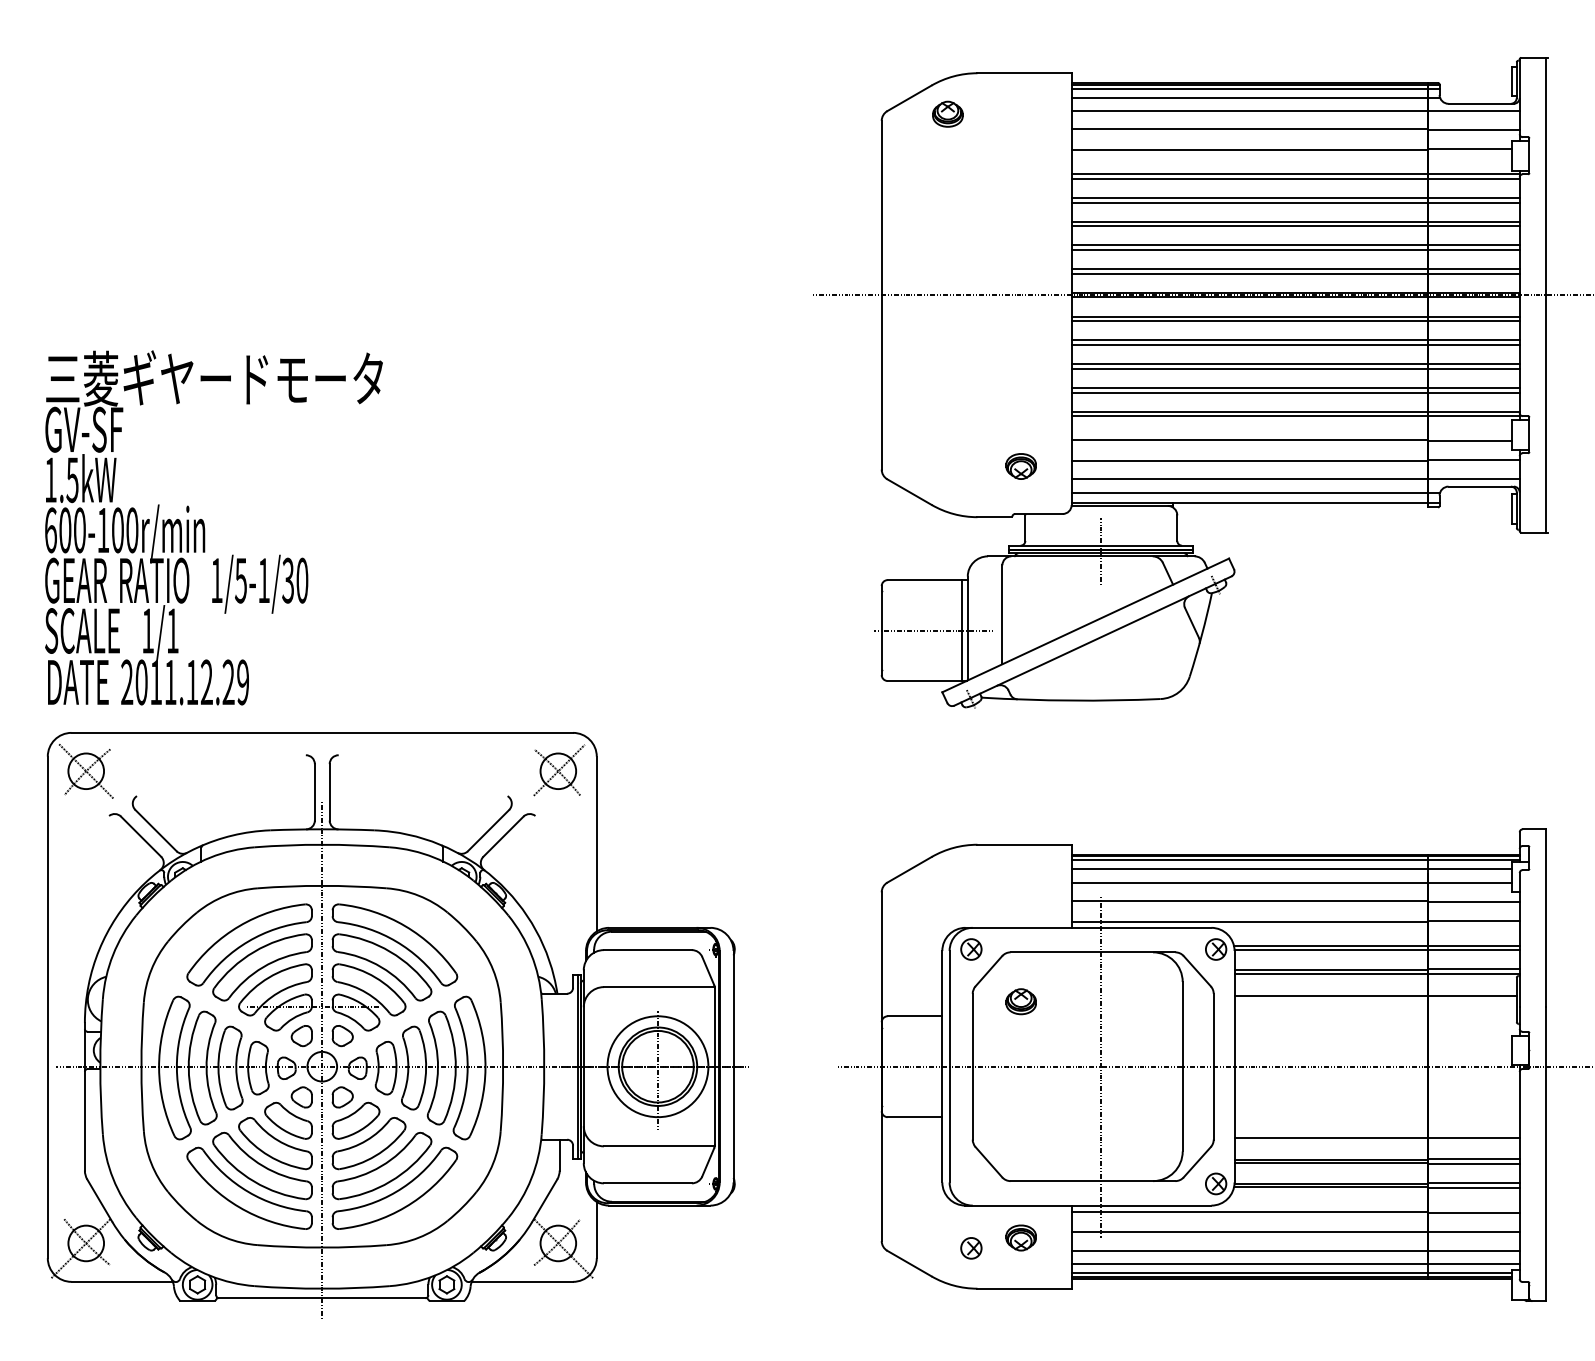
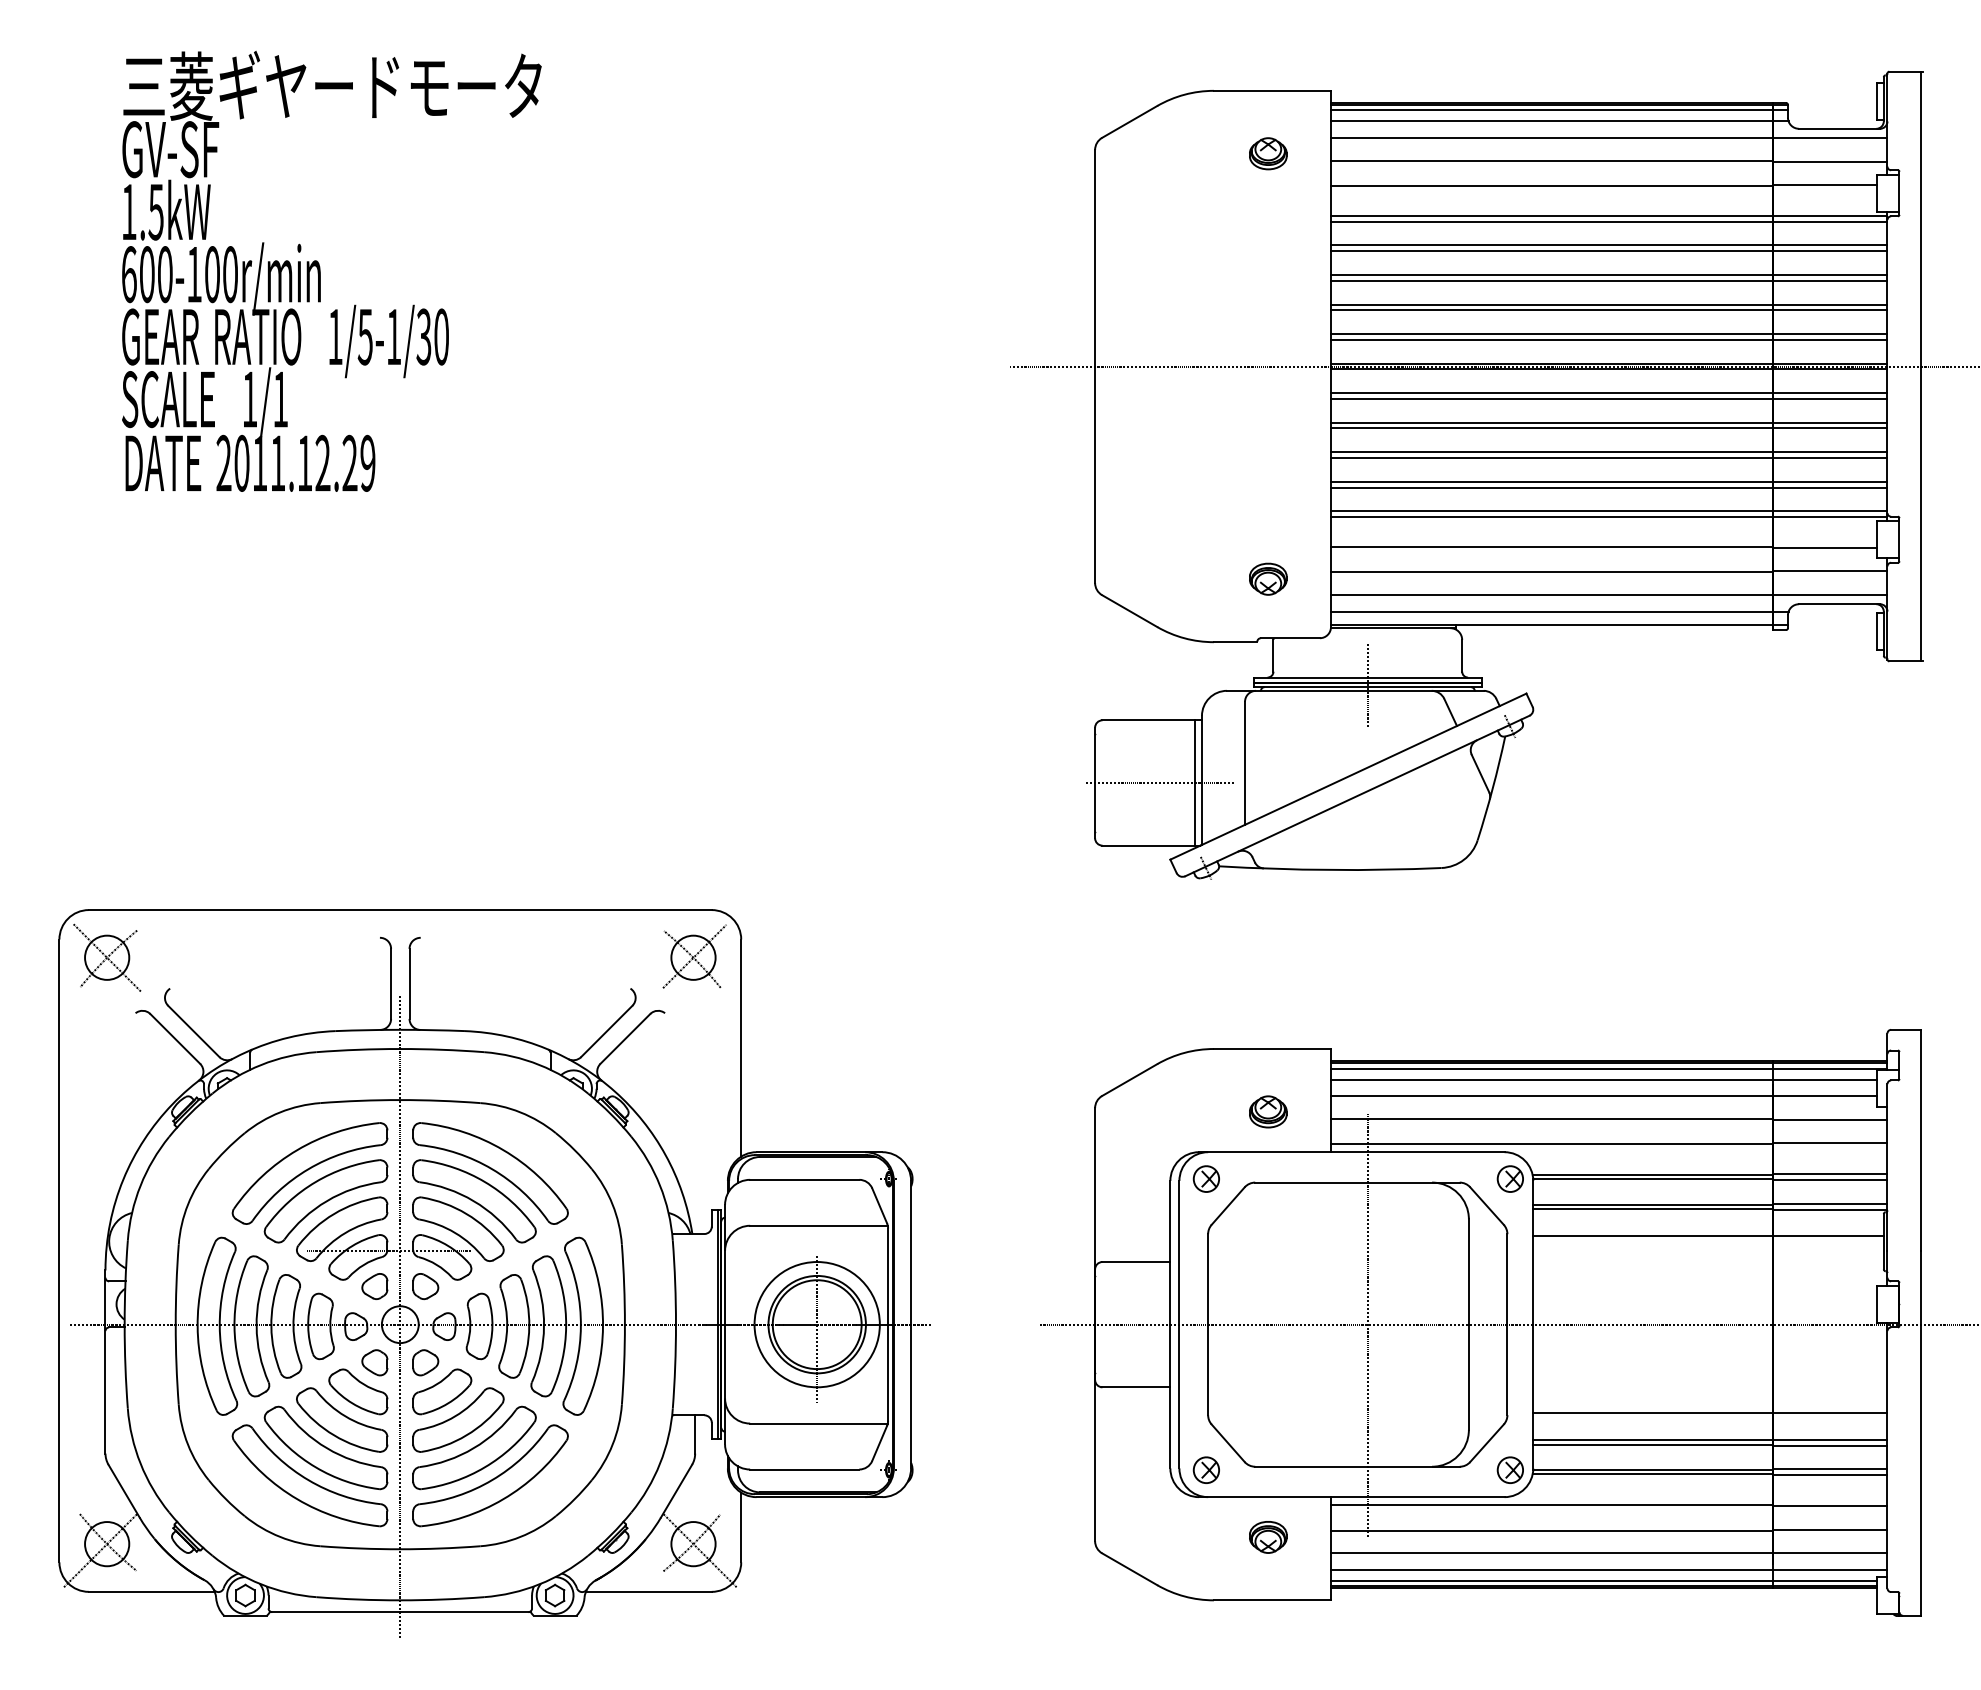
part: (948, 114) -> (1268, 153), moved
text: (213, 527) -> (331, 270), moved
part: (1021, 1001) -> (1268, 1111), moved
part: (970, 1247) -> (1205, 1469), moved

